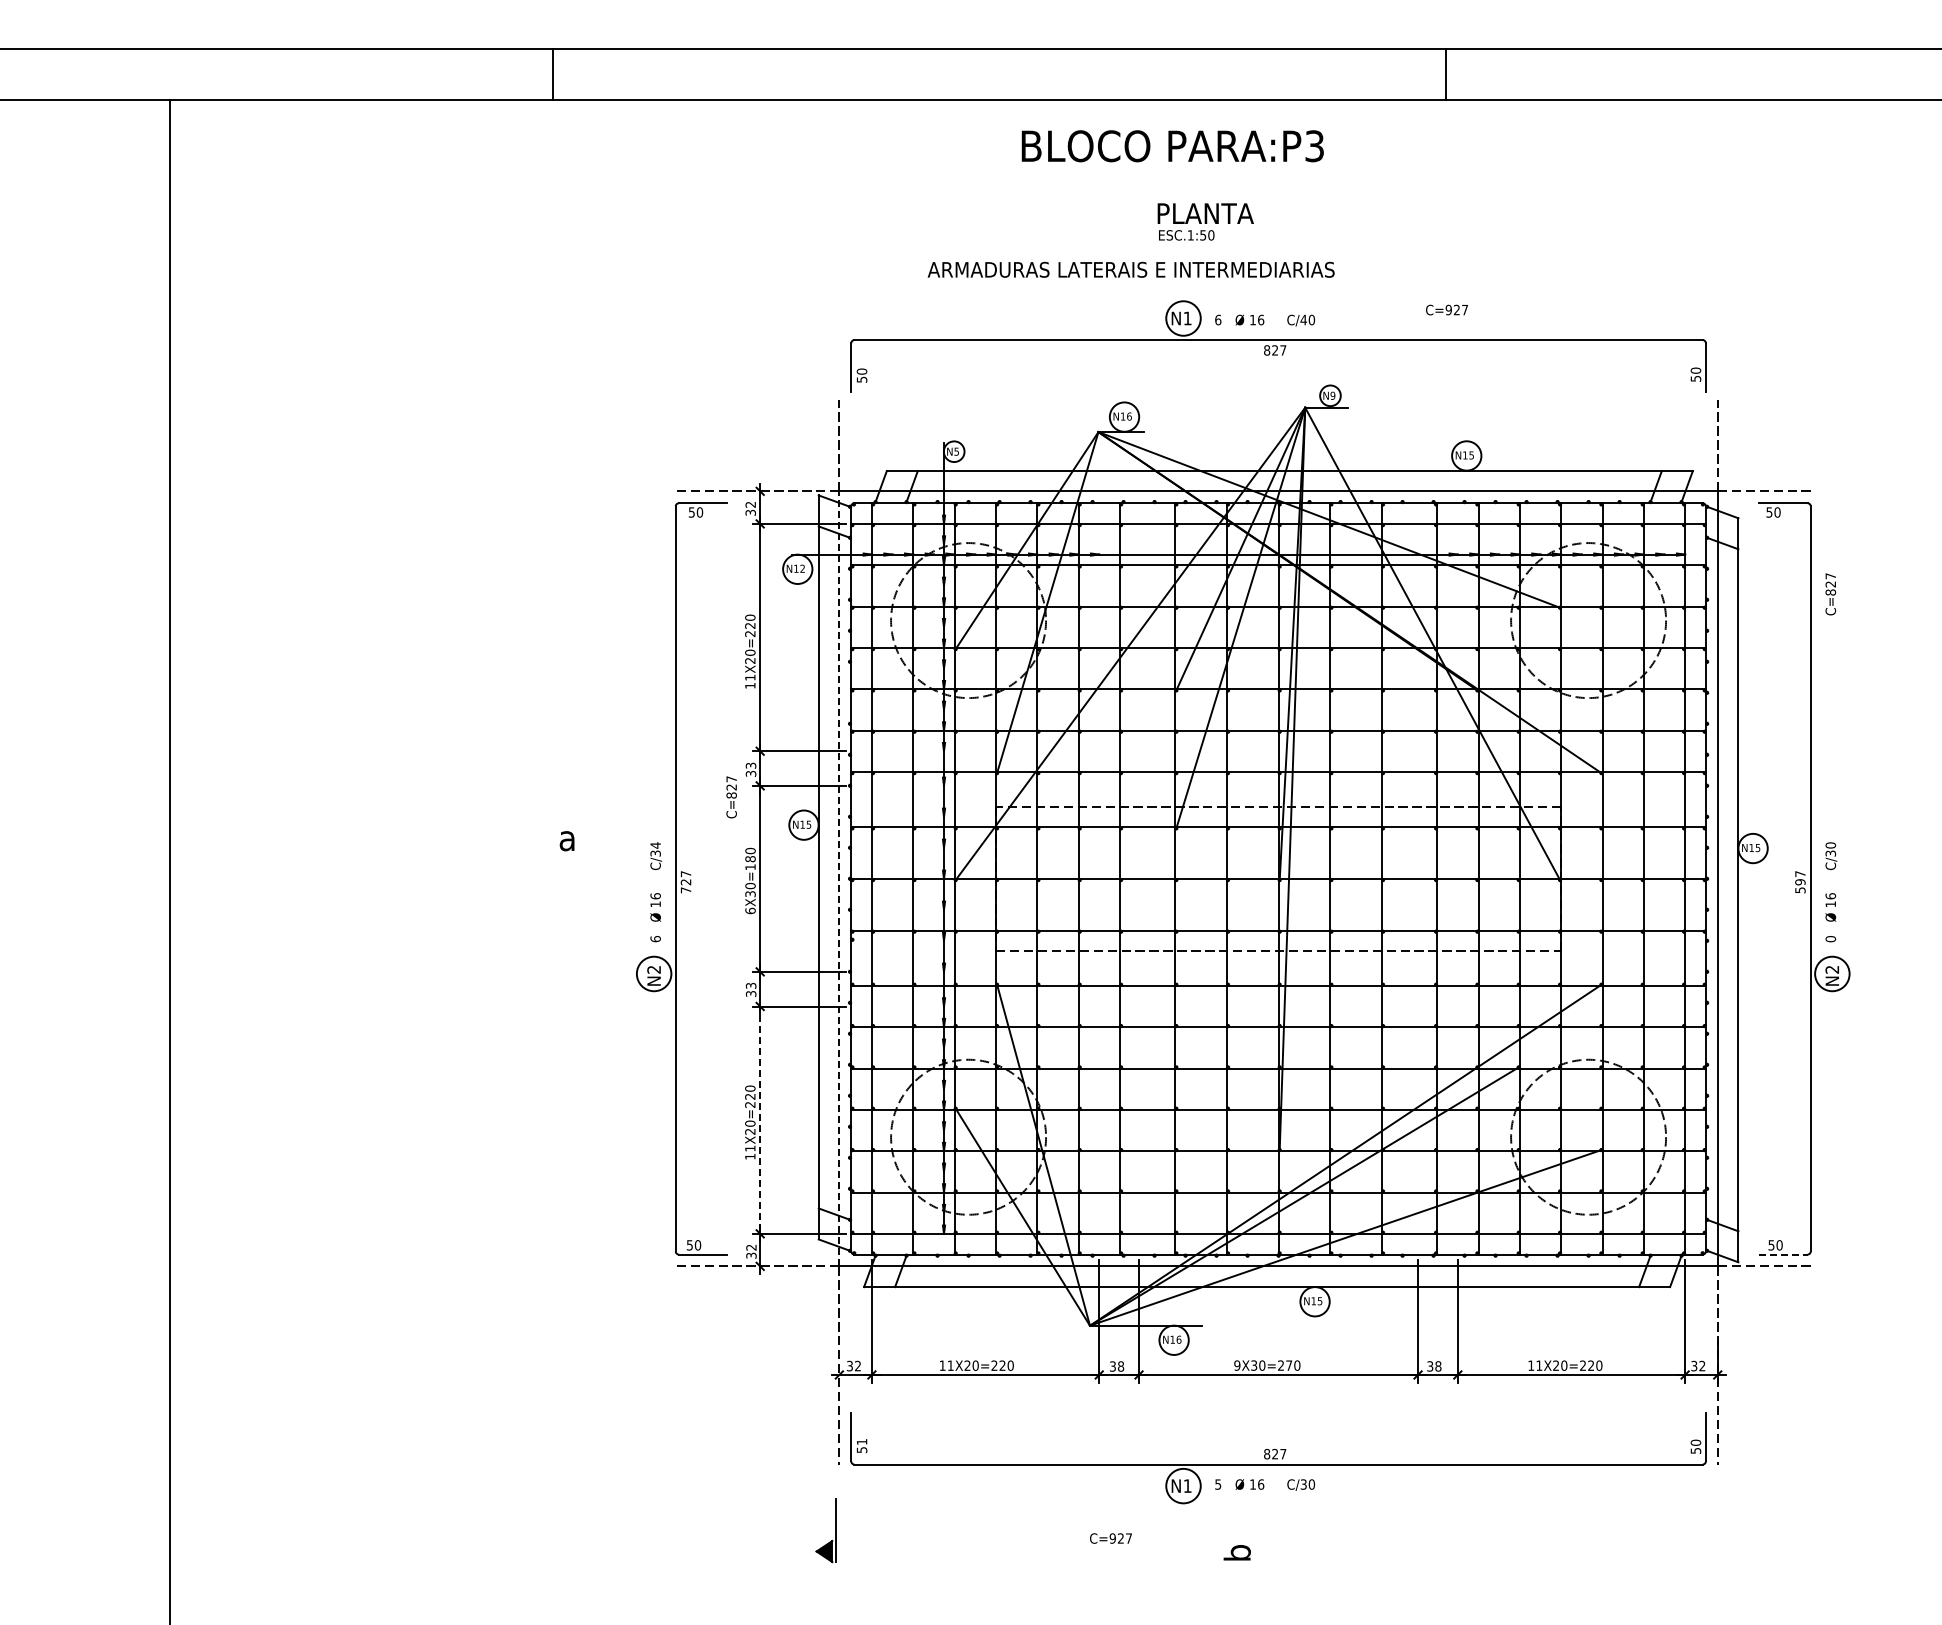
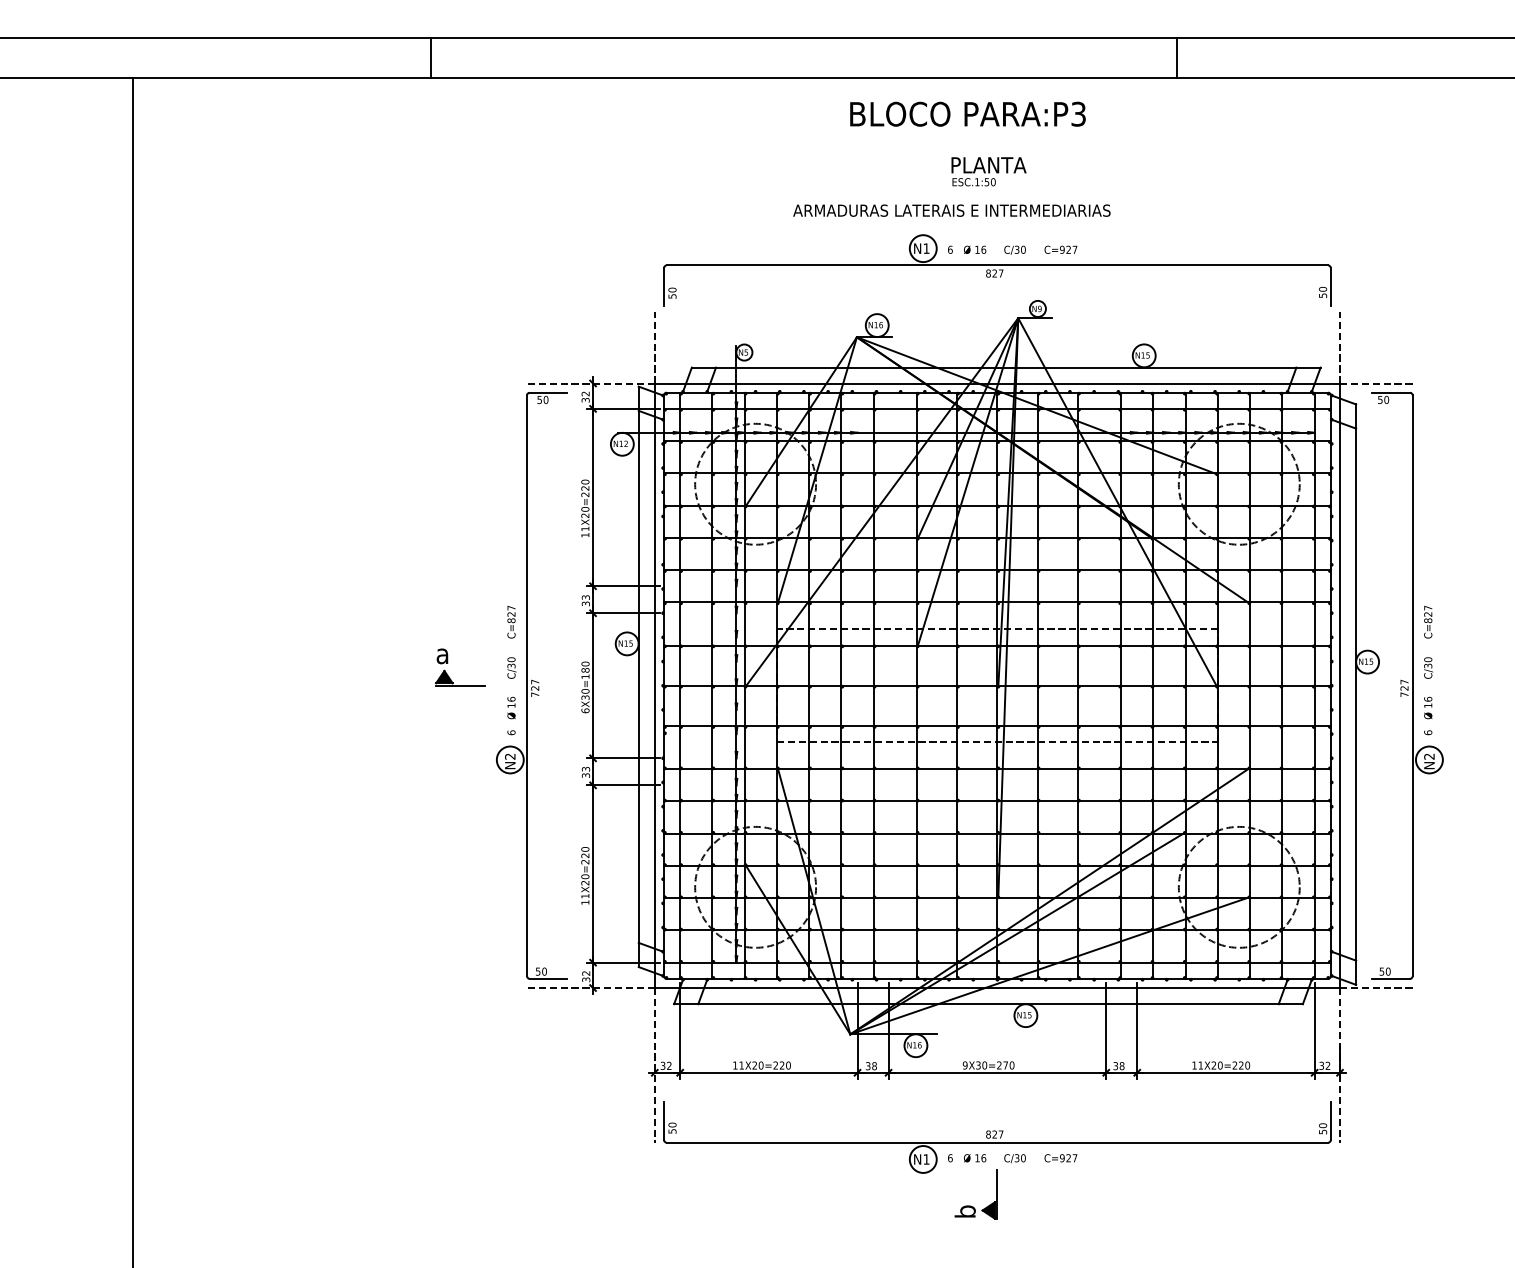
line: (1445, 74) -> (1176, 58), moved
text: (1172, 146) -> (967, 114), moved
text: (1205, 221) -> (988, 171), moved
text: (1130, 269) -> (951, 210), moved
text: (1446, 309) -> (1060, 249), moved
text: (1303, 319) -> (1016, 249), C/40 -> C/30
text: (1830, 594) -> (1427, 622), moved
text: (731, 797) -> (511, 622), moved
text: (655, 845) -> (511, 659), C/34 -> C/30
part: (590, 878) -> (460, 685), added
line: (839, 878) -> (654, 685), dashed -> solid
text: (1800, 886) -> (1404, 691), 597 -> 727
text: (1830, 938) -> (1427, 732), 0 -> 6
line: (760, 1119) -> (593, 873), dashed -> solid
line: (1783, 1254) -> (1391, 978), dashed -> solid
text: (861, 1441) -> (672, 1124), 51 -> 50
text: (1218, 1484) -> (950, 1158), 5 -> 6
part: (835, 1530) -> (997, 1194), moved
text: (1110, 1538) -> (1060, 1158), moved

